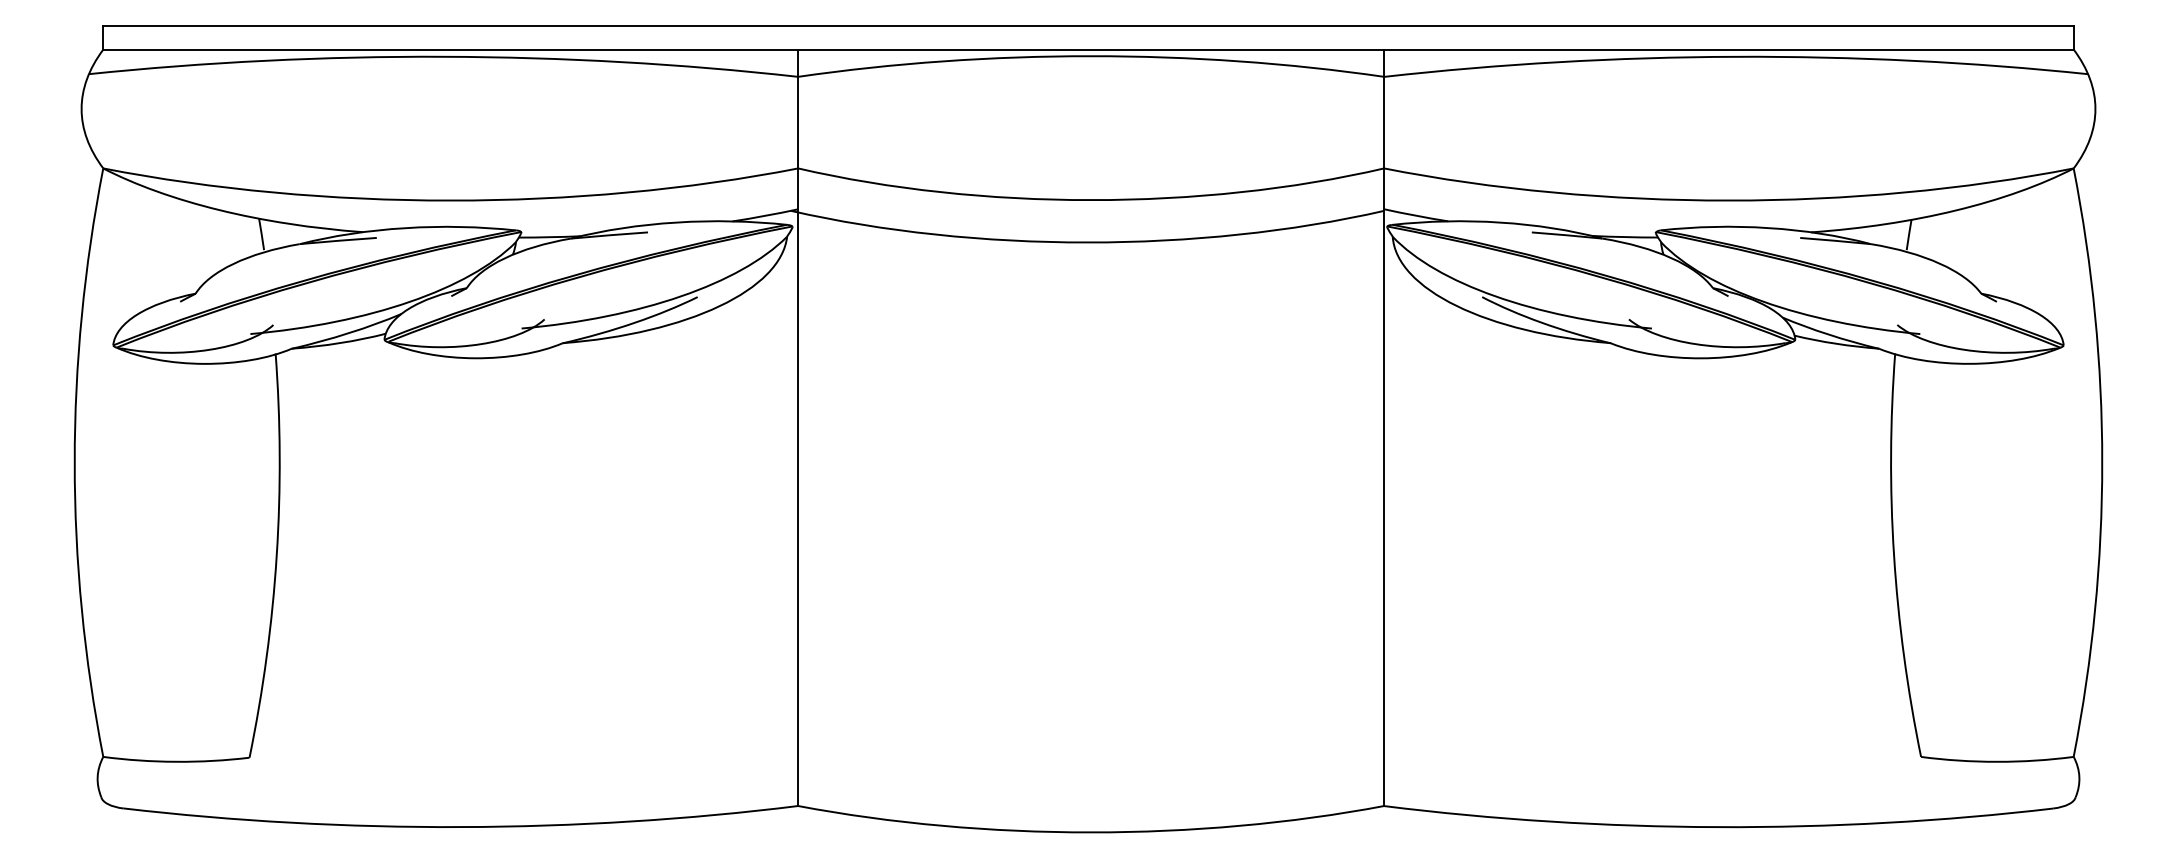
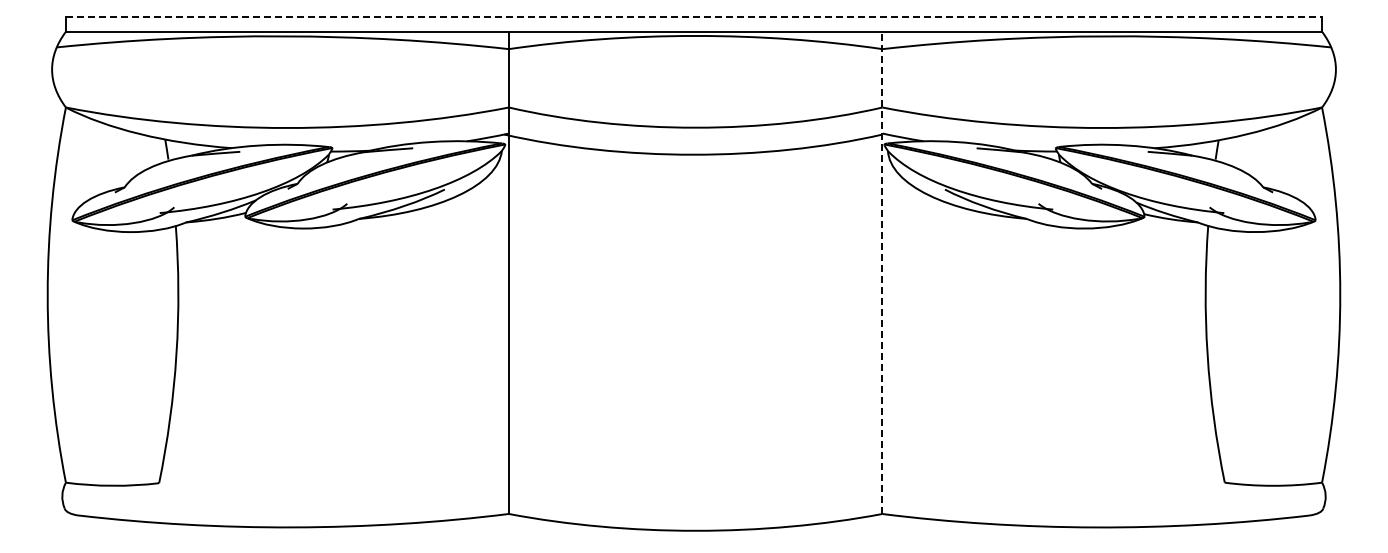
line: (1089, 25) -> (694, 16), solid -> dashed
line: (1384, 427) -> (882, 272), solid -> dashed

